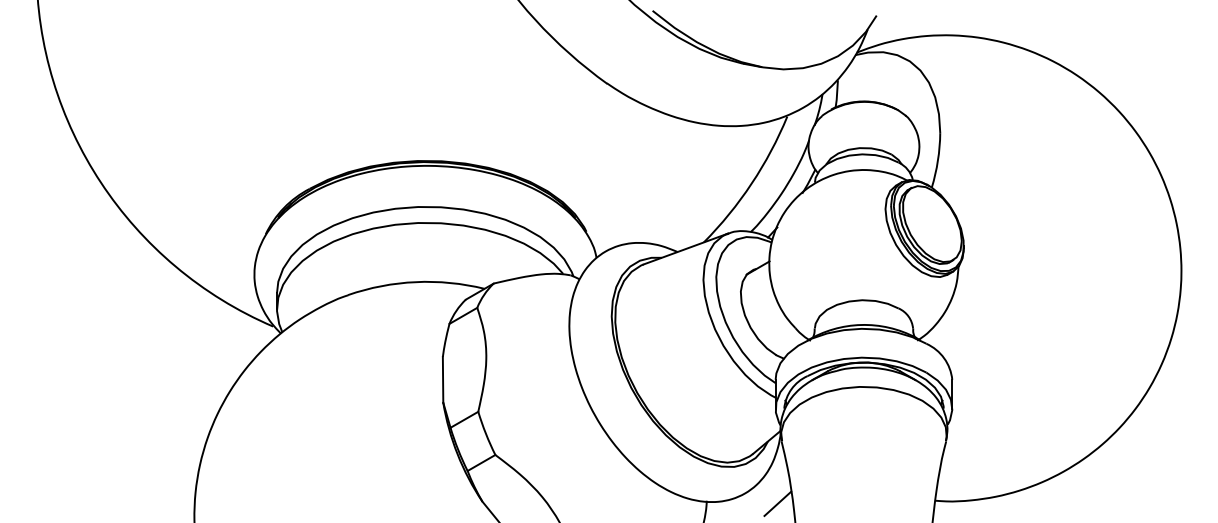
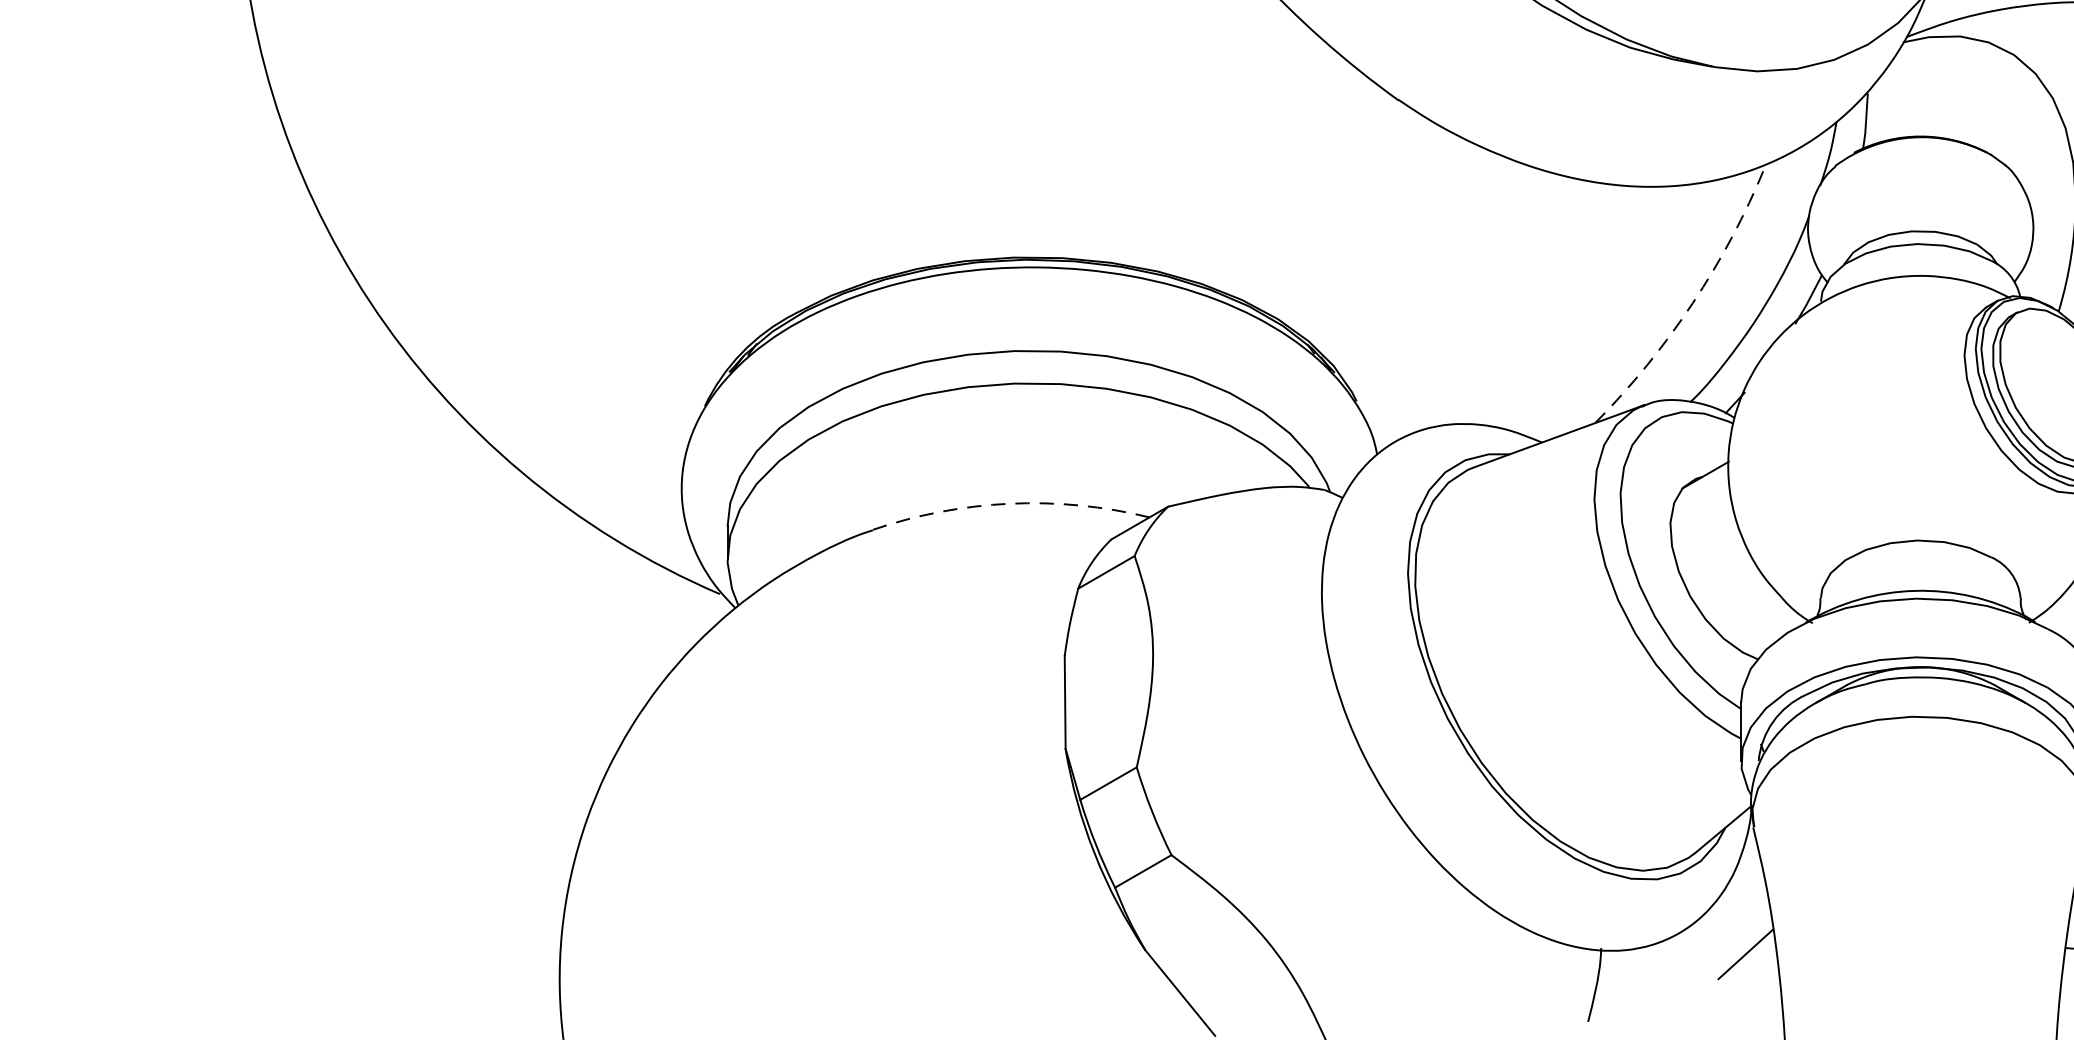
arc: (751, 183) -> (1692, 303), solid -> dashed
arc: (415, 282) -> (1009, 504), solid -> dashed

